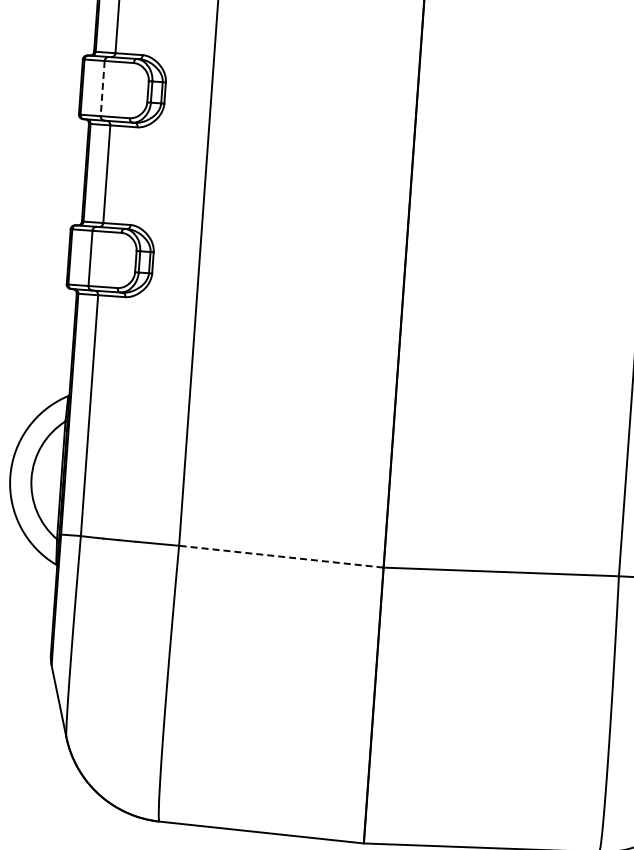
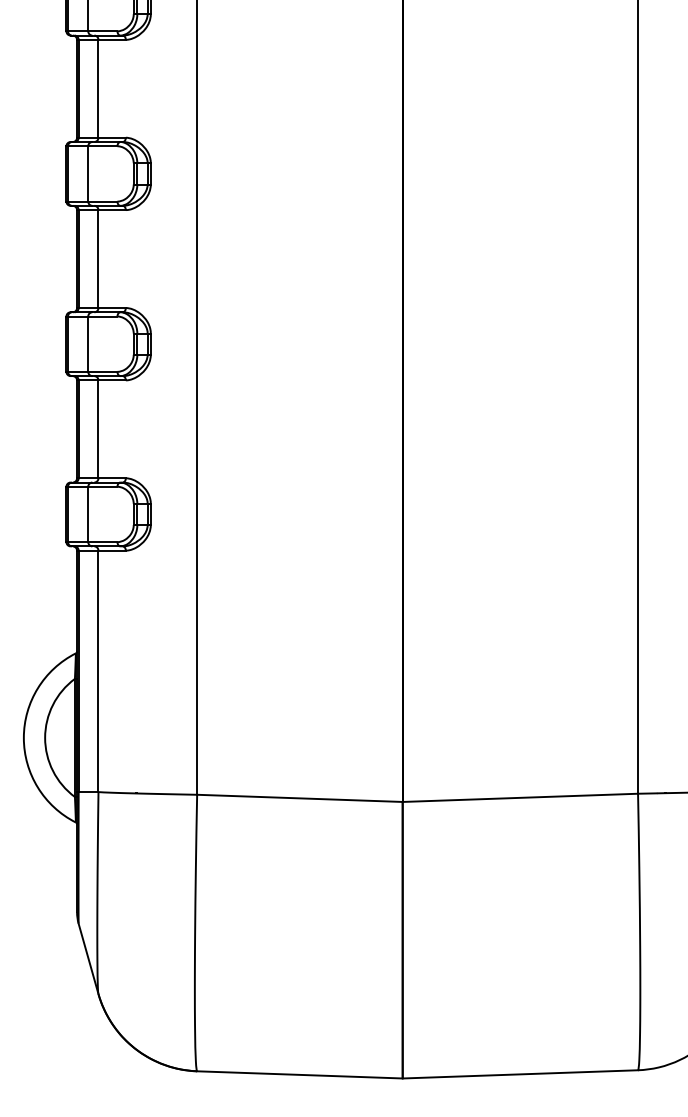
line: (102, 88) -> (88, 344), dashed -> solid
line: (280, 556) -> (299, 798), dashed -> solid

